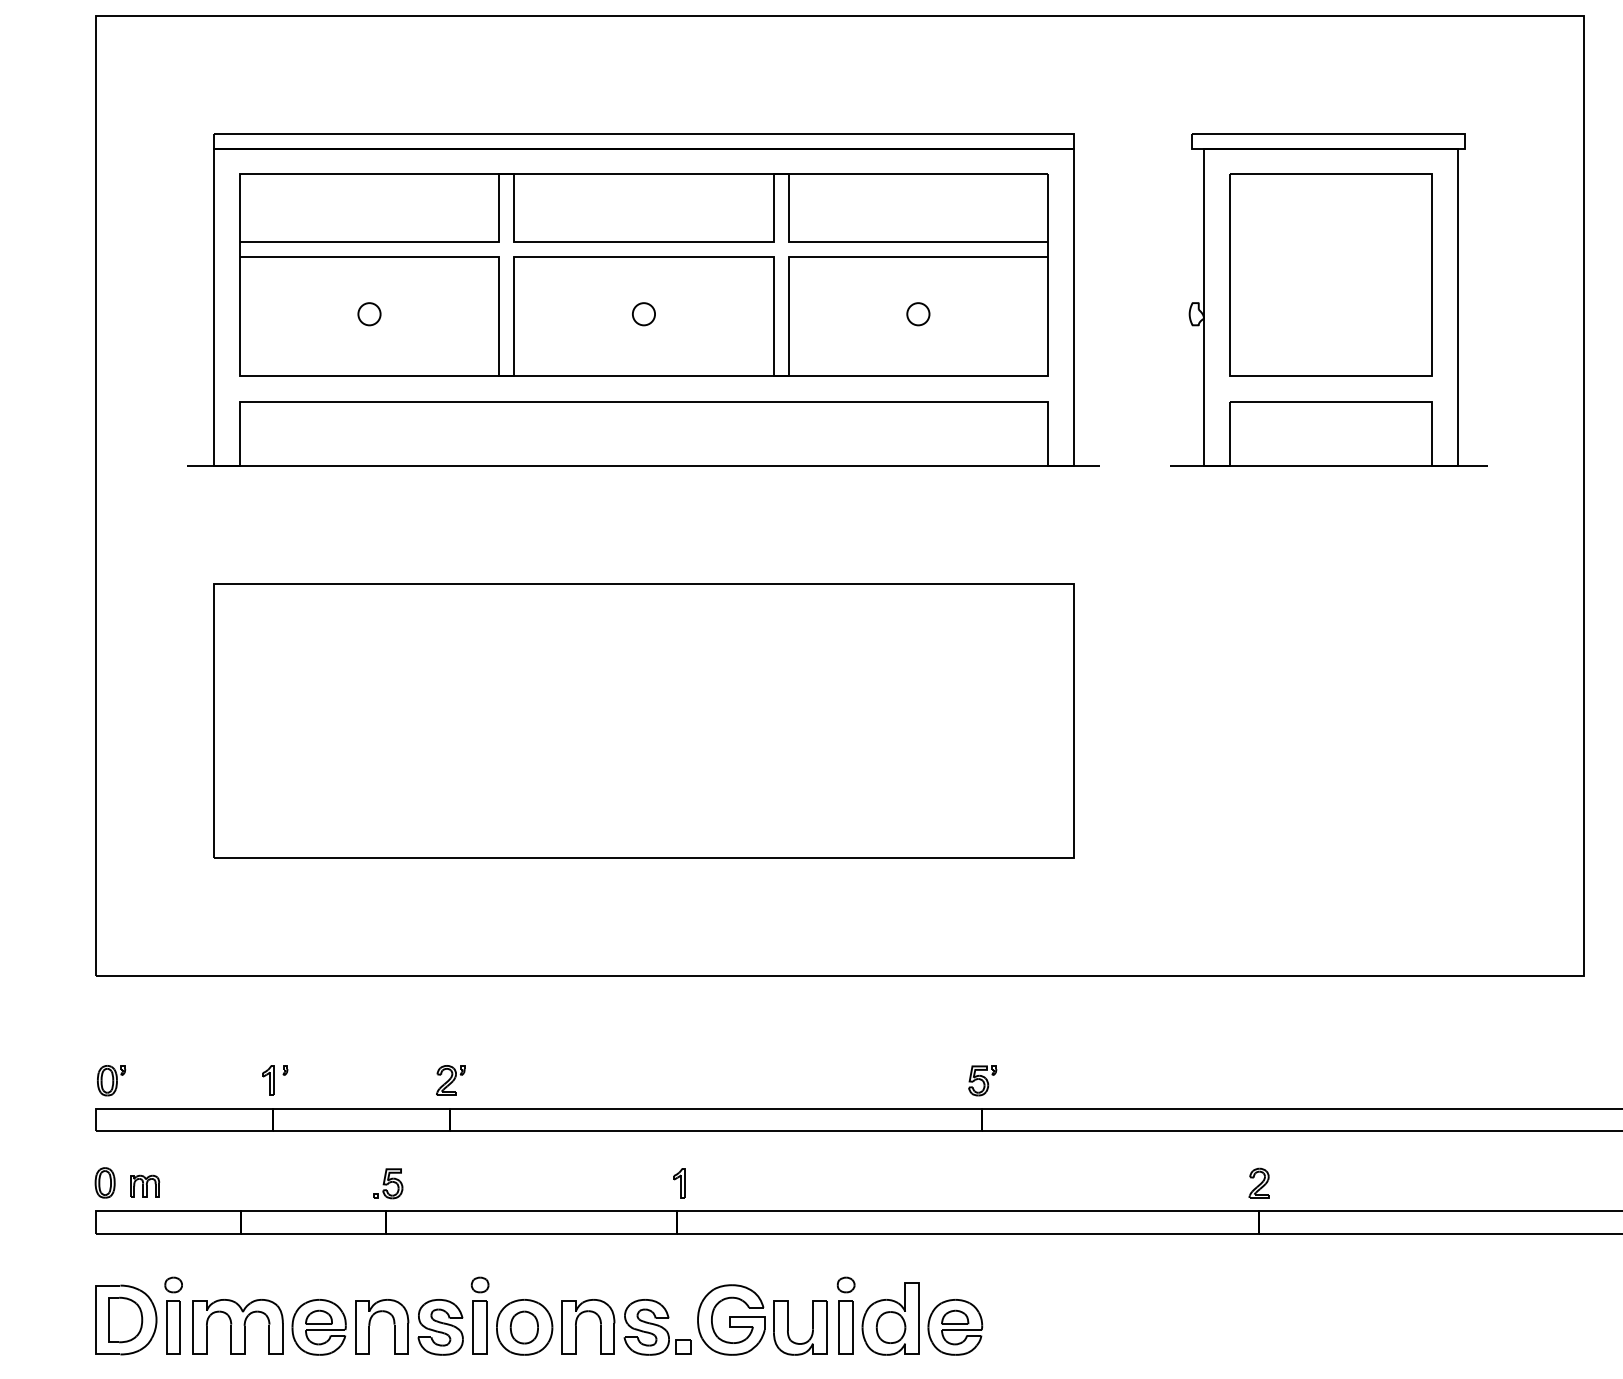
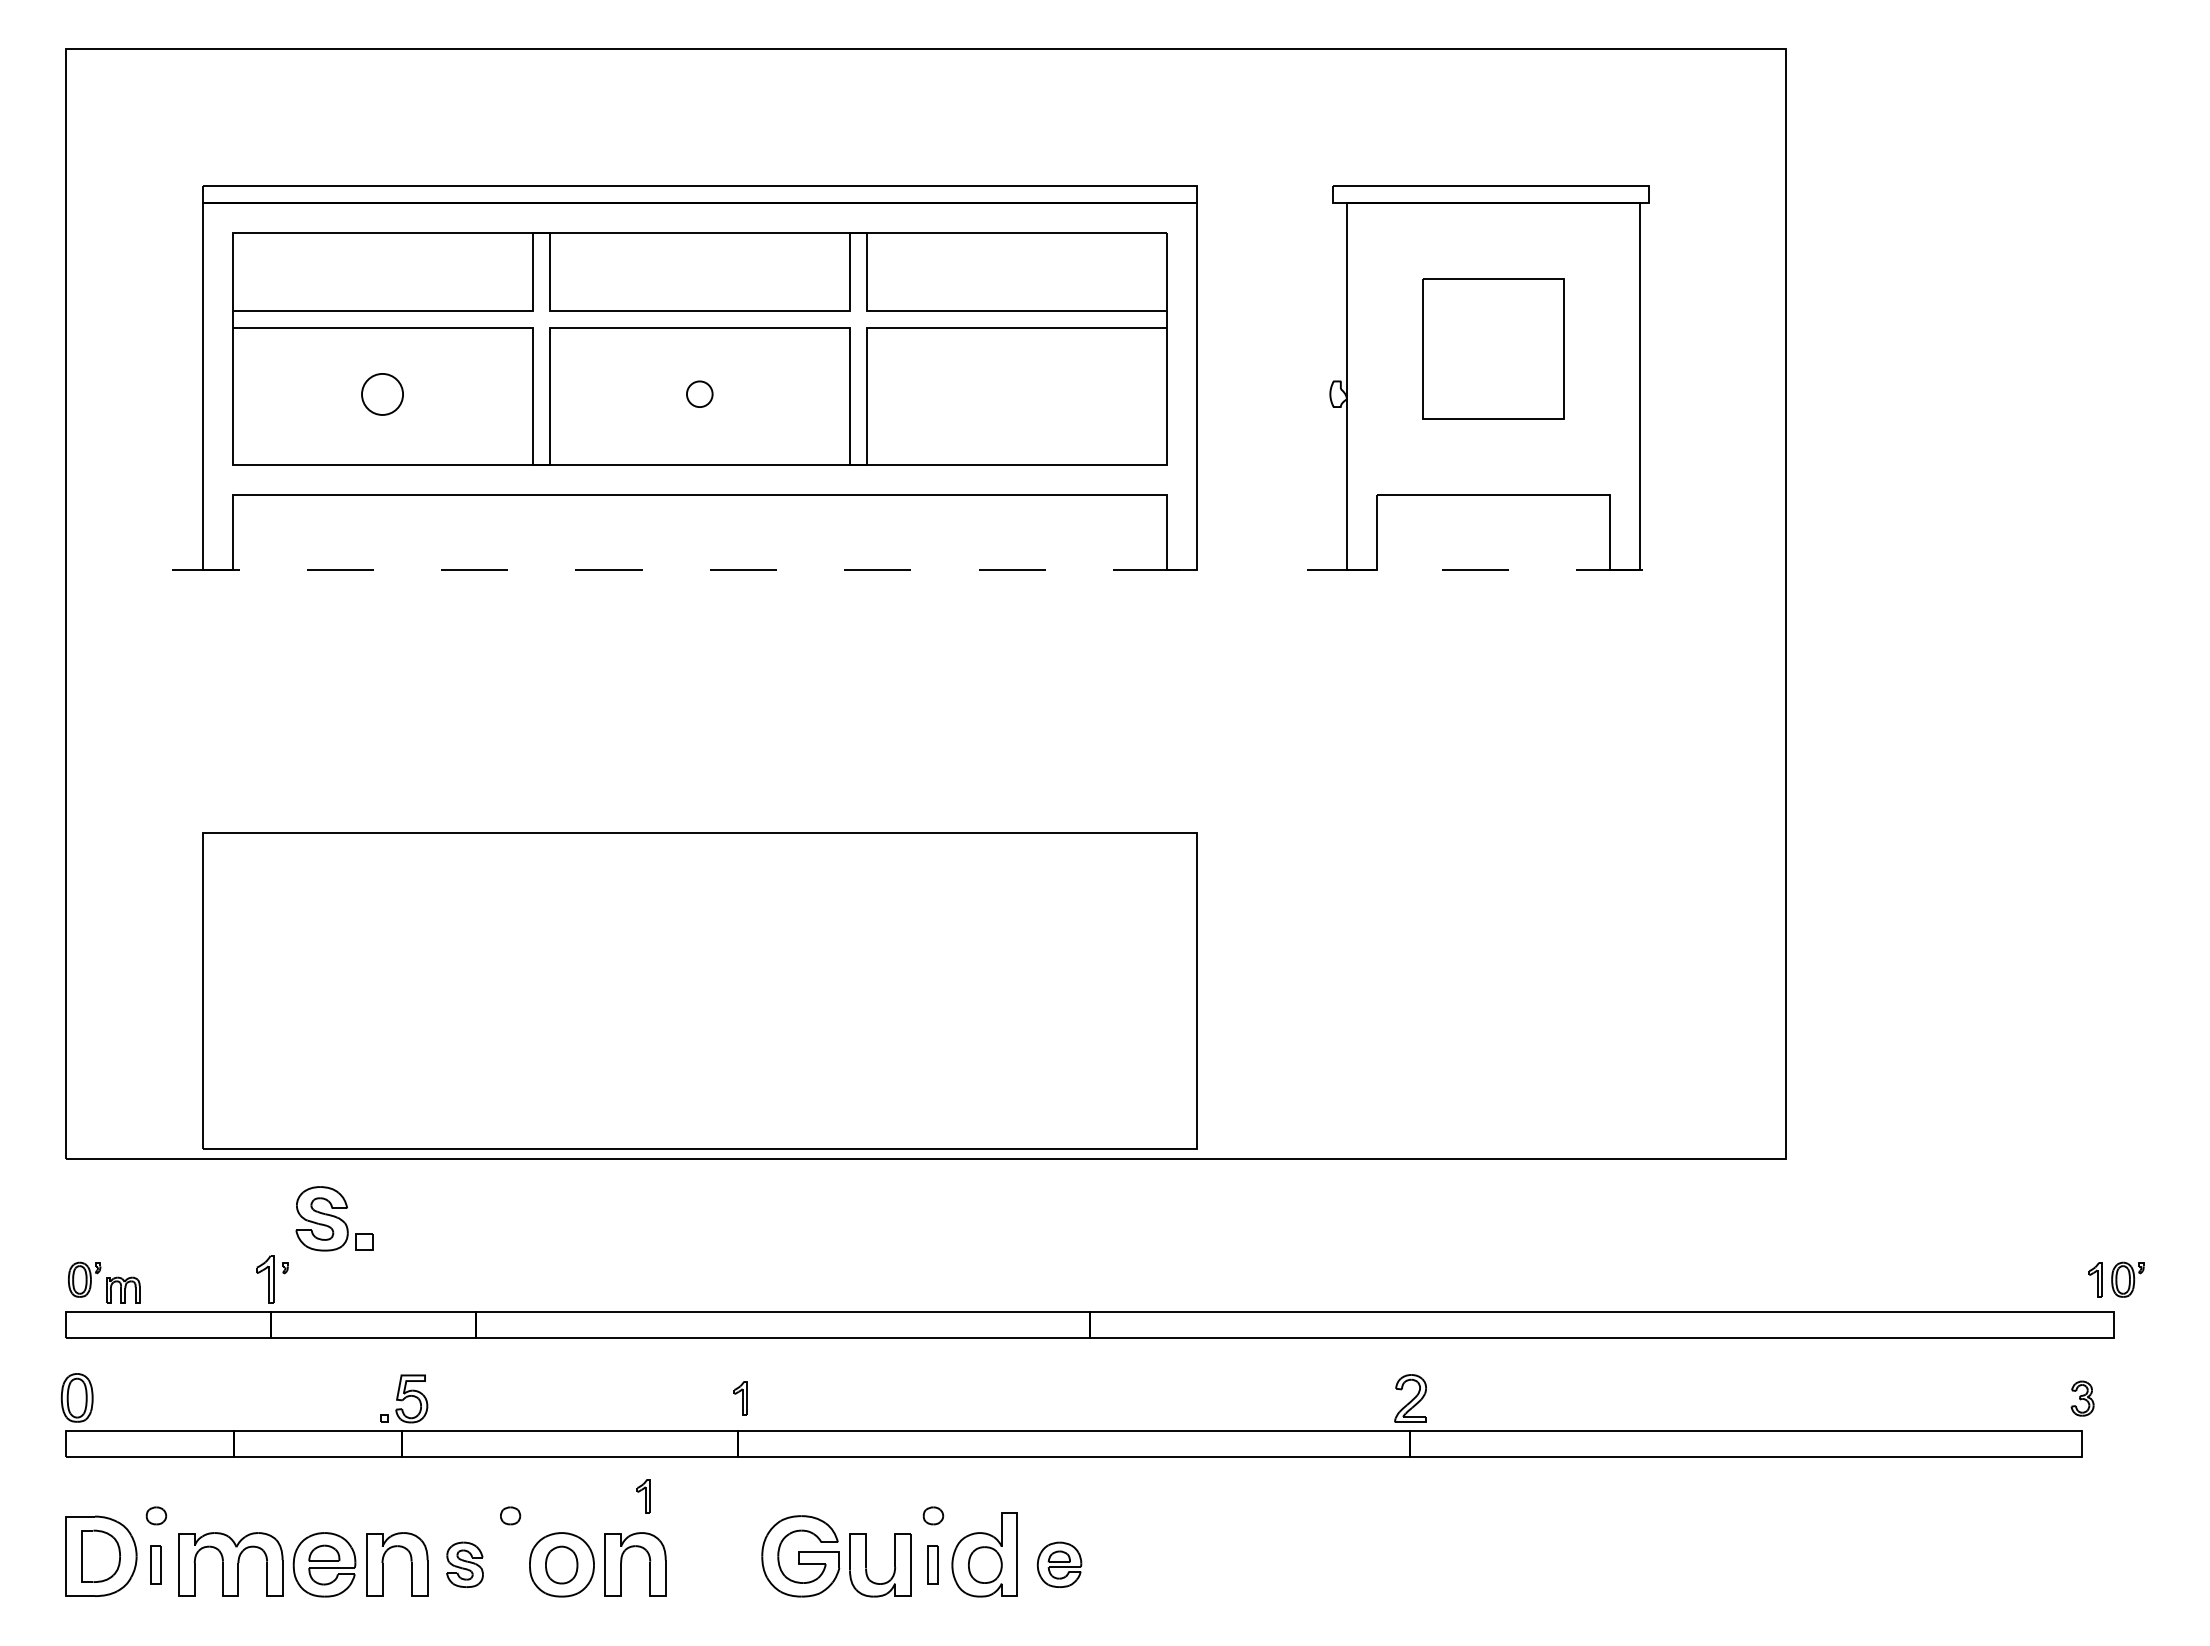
part: (1330, 274) -> (1493, 348), size x0.6
circle: (369, 313) -> (382, 393), size x1.6
circle: (918, 313) -> (1016, 393), removed
line: (644, 465) -> (700, 569), solid -> dashed
line: (1329, 465) -> (1491, 569), solid -> dashed
part: (643, 720) -> (699, 990), moved
part: (268, 1080) -> (265, 1279), size x1.4
part: (450, 1080) -> (476, 1279), removed
part: (982, 1080) -> (1090, 1279), removed
part: (105, 1182) -> (77, 1397), size x1.4
part: (1259, 1182) -> (1410, 1397), size x1.4
part: (388, 1183) -> (404, 1398), size x1.4
part: (145, 1185) -> (123, 1289), moved
part: (595, 1268) -> (643, 1496), added
part: (172, 1327) -> (155, 1564), size x0.6
part: (440, 1327) -> (464, 1564), size x0.7
part: (480, 1327) -> (510, 1564), removed
part: (657, 1327) -> (334, 1218), moved
part: (845, 1327) -> (932, 1564), size x0.6
part: (955, 1327) -> (1059, 1564), size x0.7

